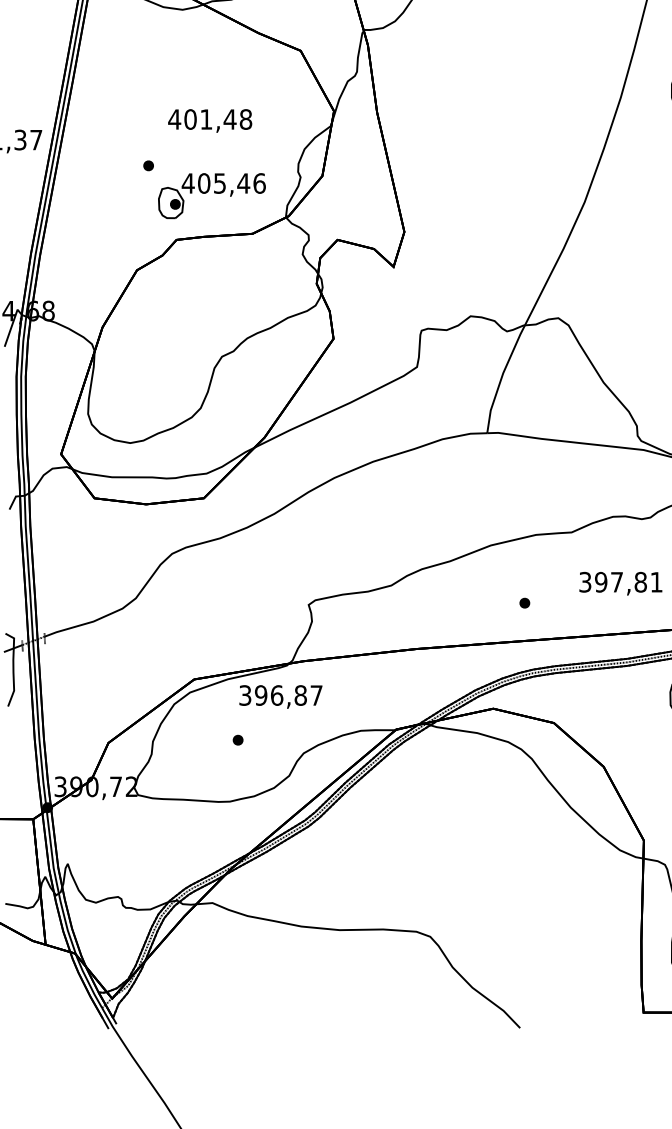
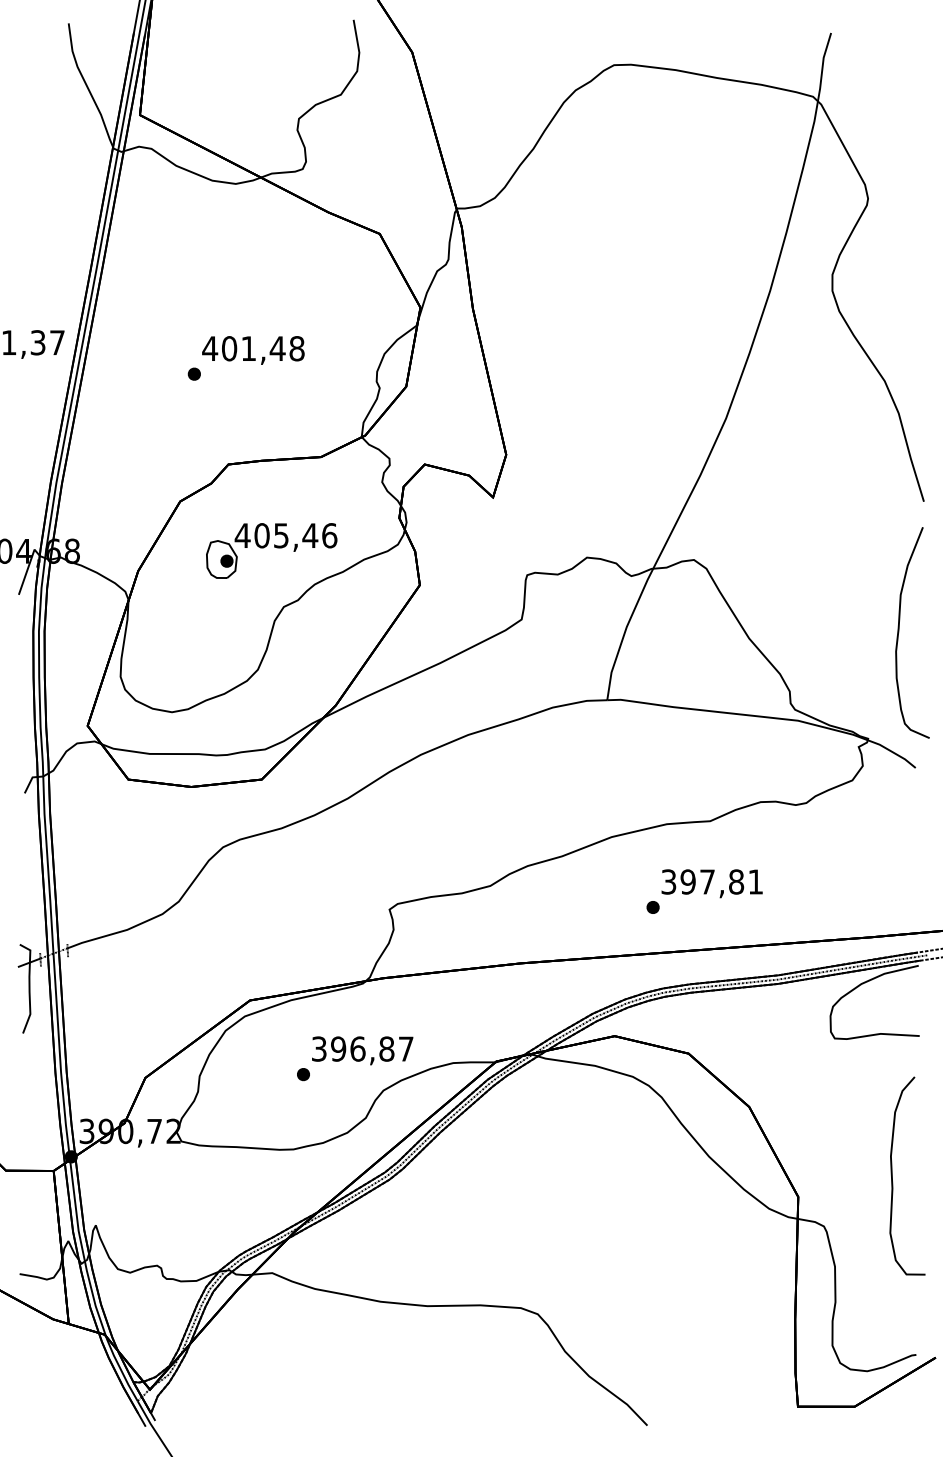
text: (210, 120) -> (253, 350), moved
part: (211, 195) -> (271, 550), moved
text: (620, 583) -> (711, 883), moved
text: (280, 696) -> (362, 1050), moved

